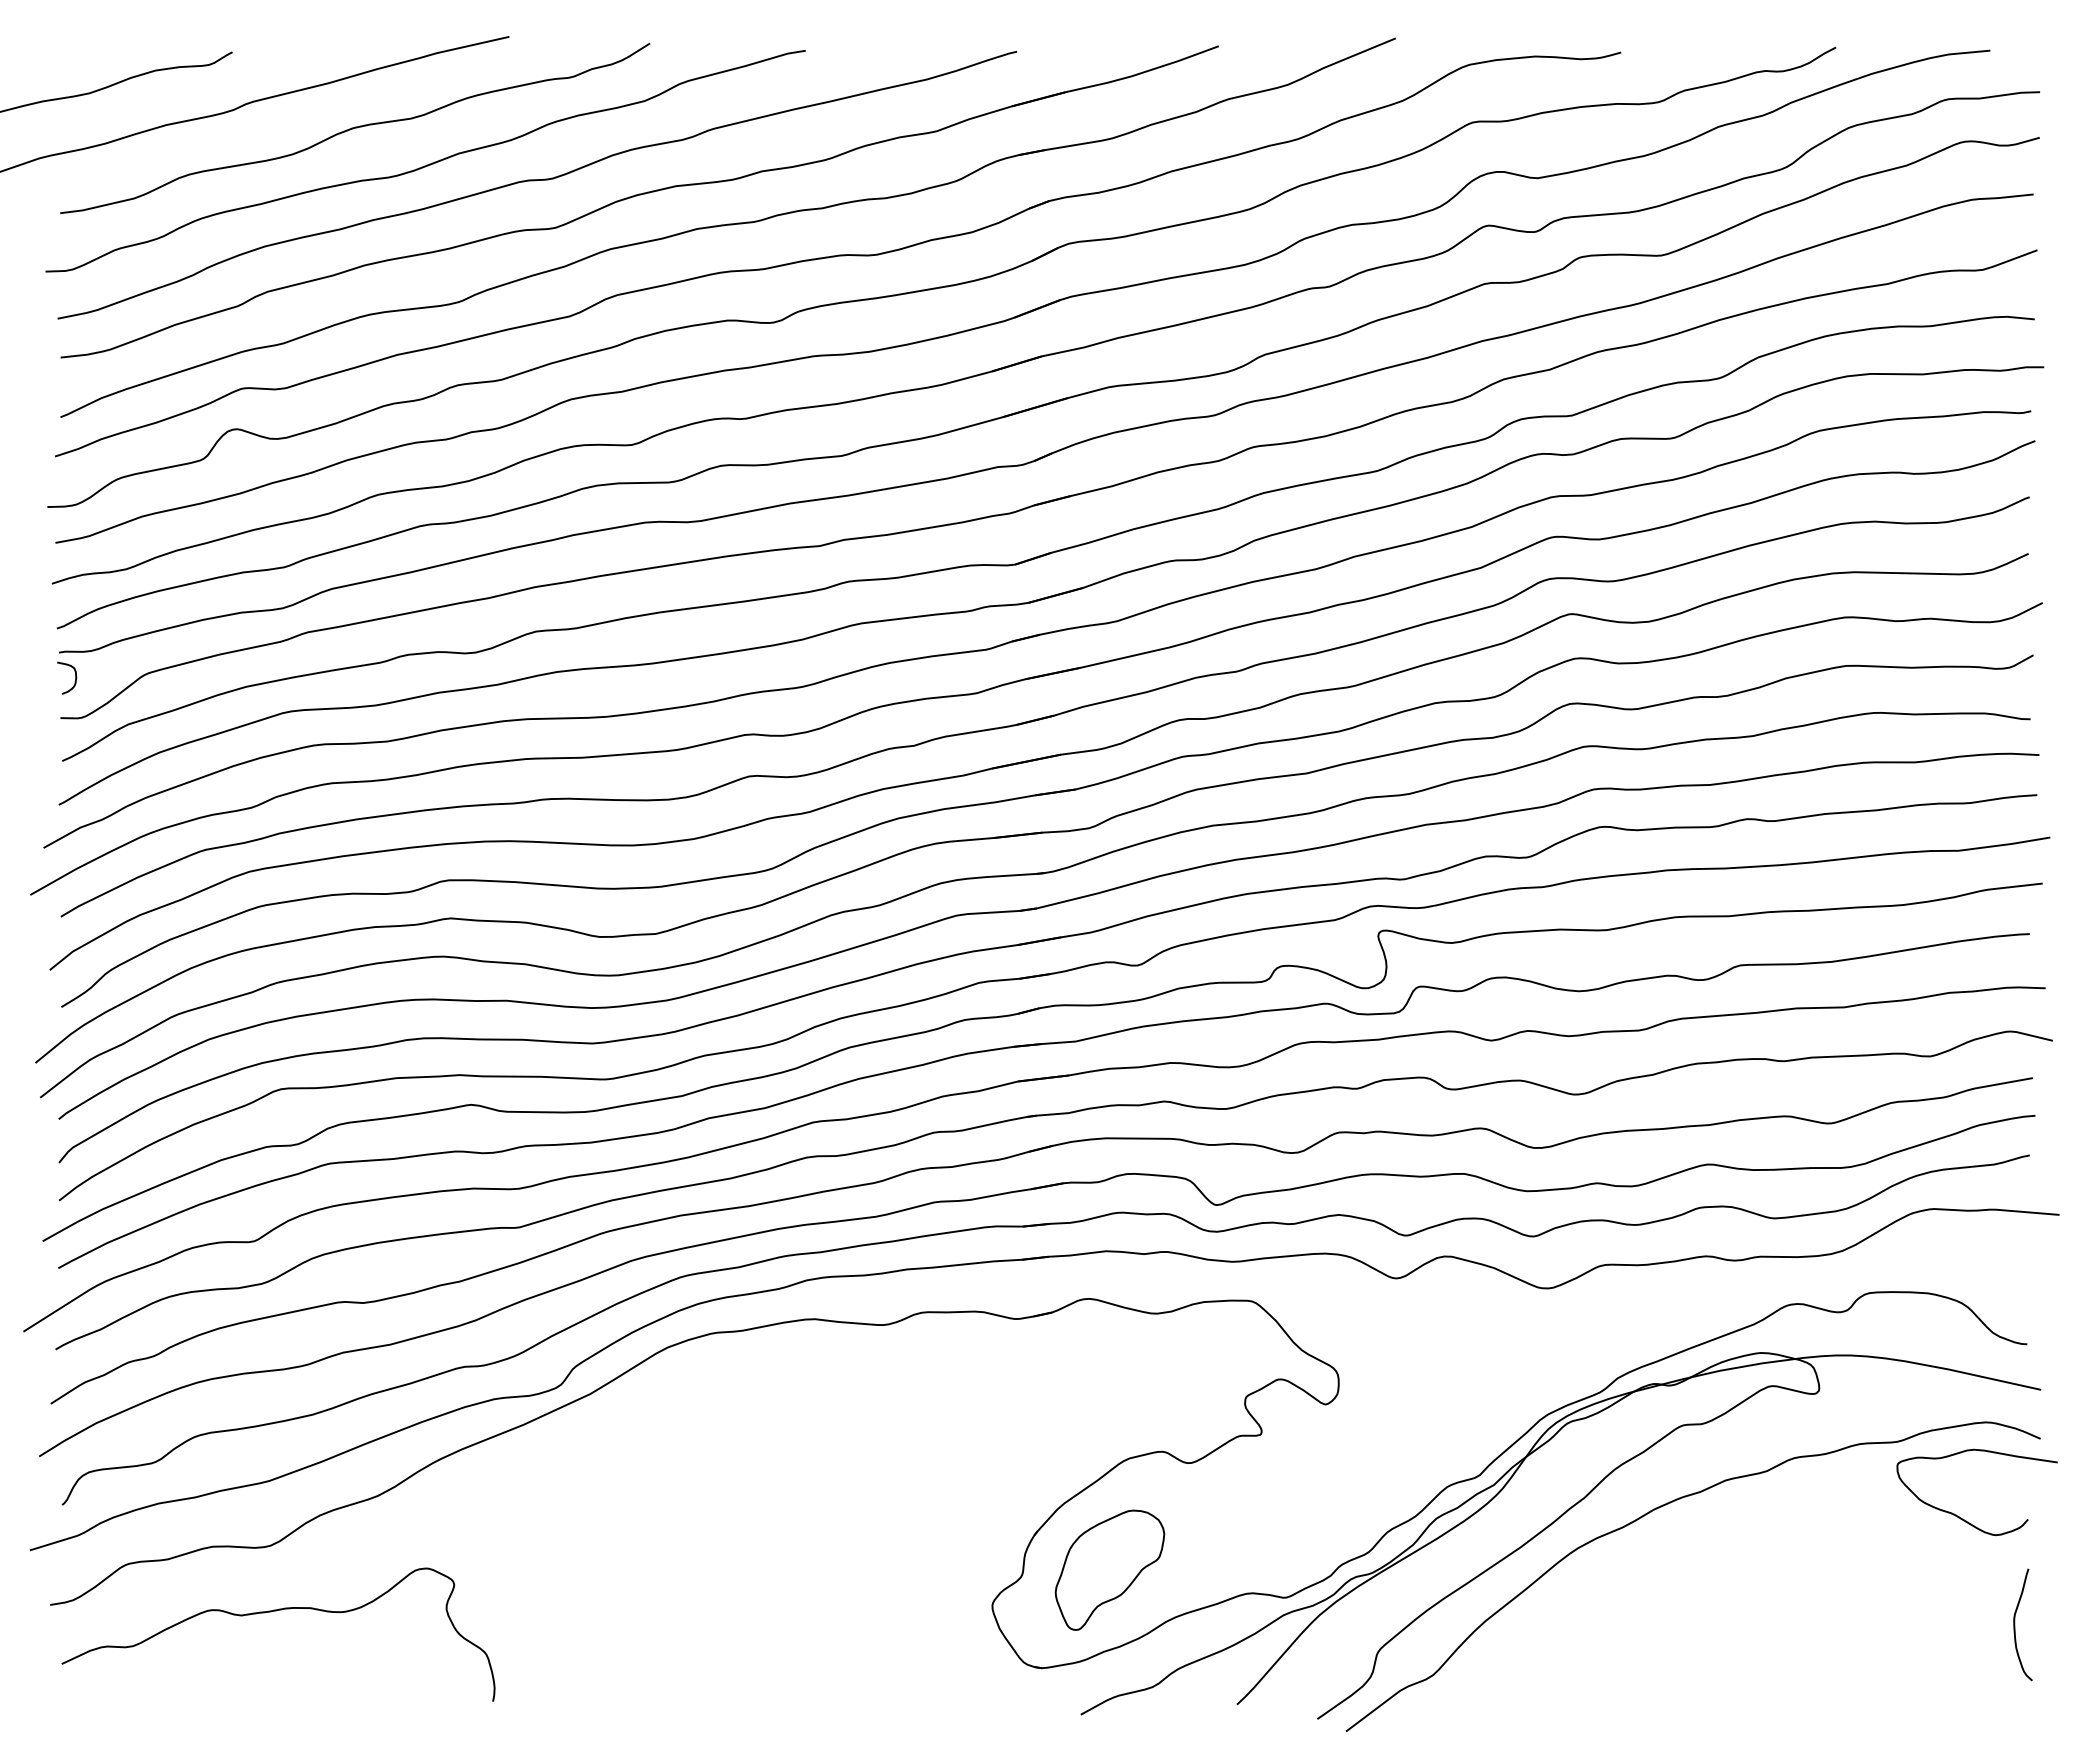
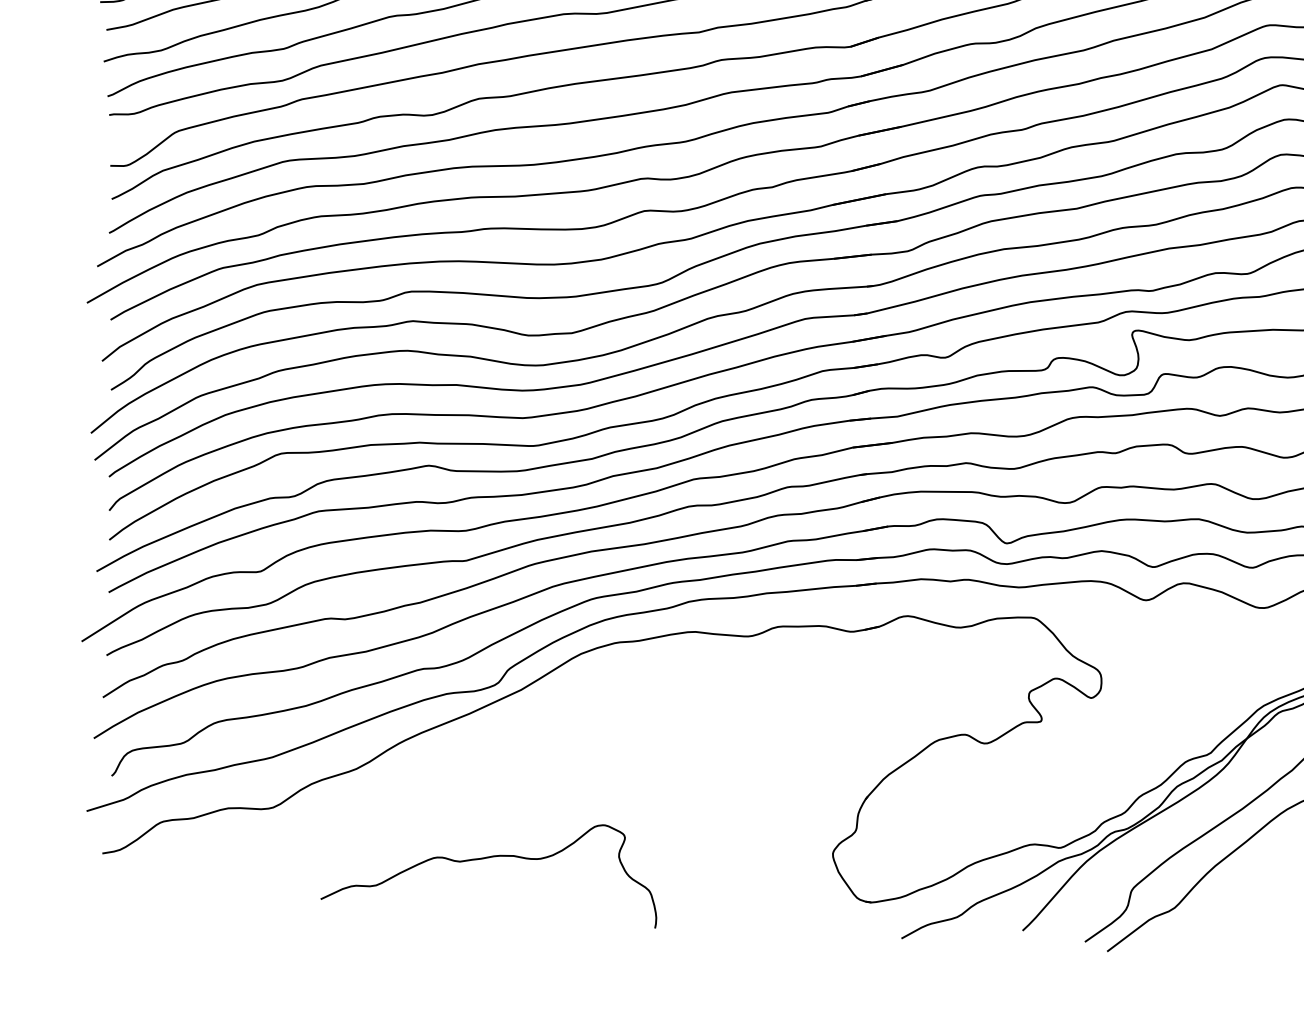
curve: (75, 677) -> (121, 134), removed
part: (1109, 1569) -> (923, 825), removed
curve: (276, 1611) -> (487, 858), moved

